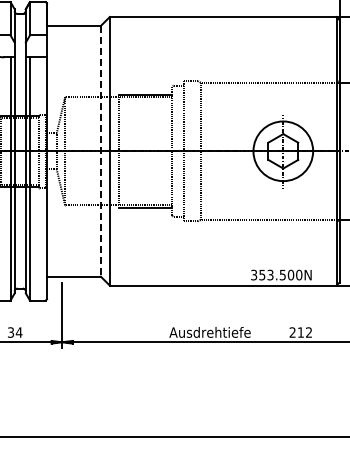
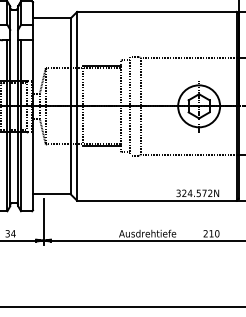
line: (100, 151) -> (70, 106), dashed -> solid
text: (280, 274) -> (197, 192), 353.500N -> 324.572N
text: (308, 332) -> (216, 233), 212 -> 210

